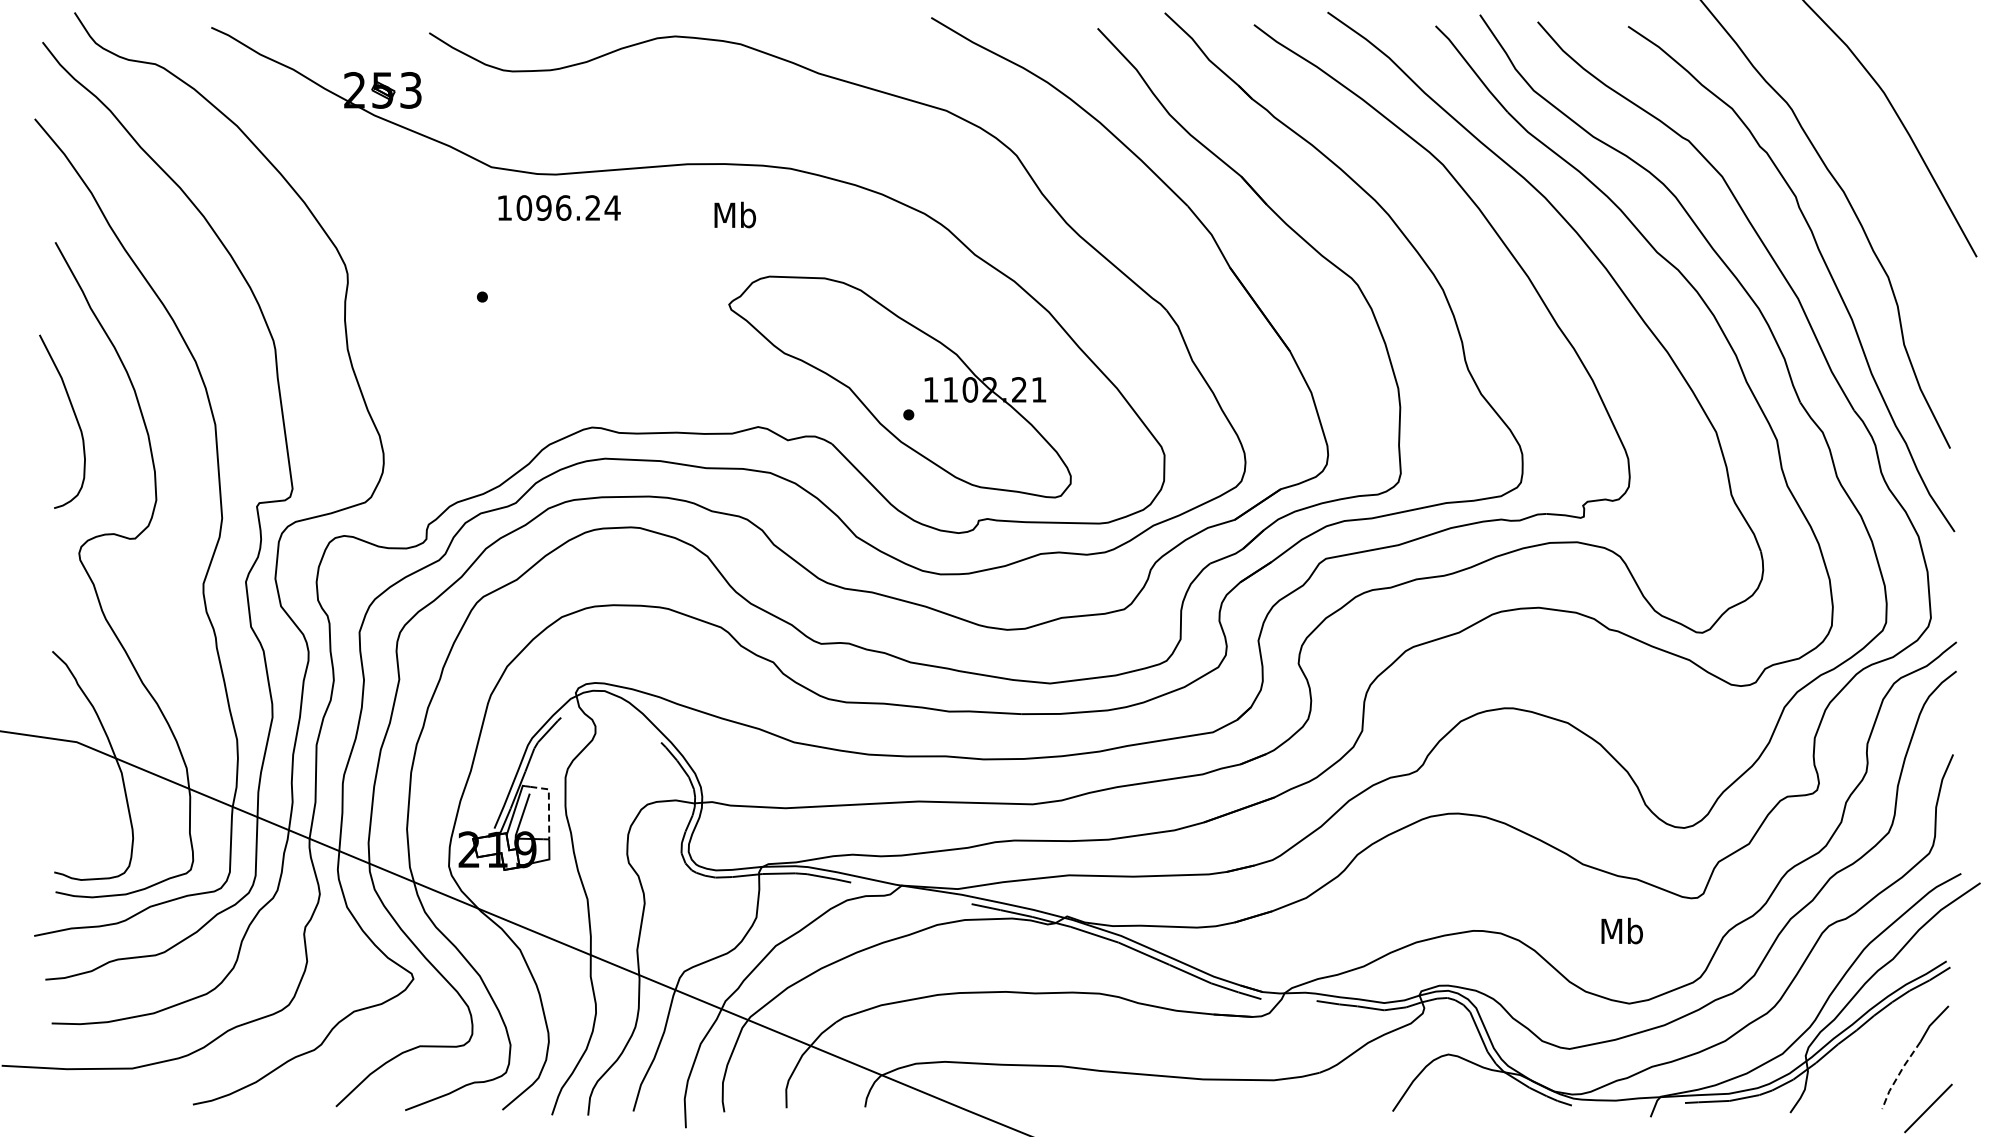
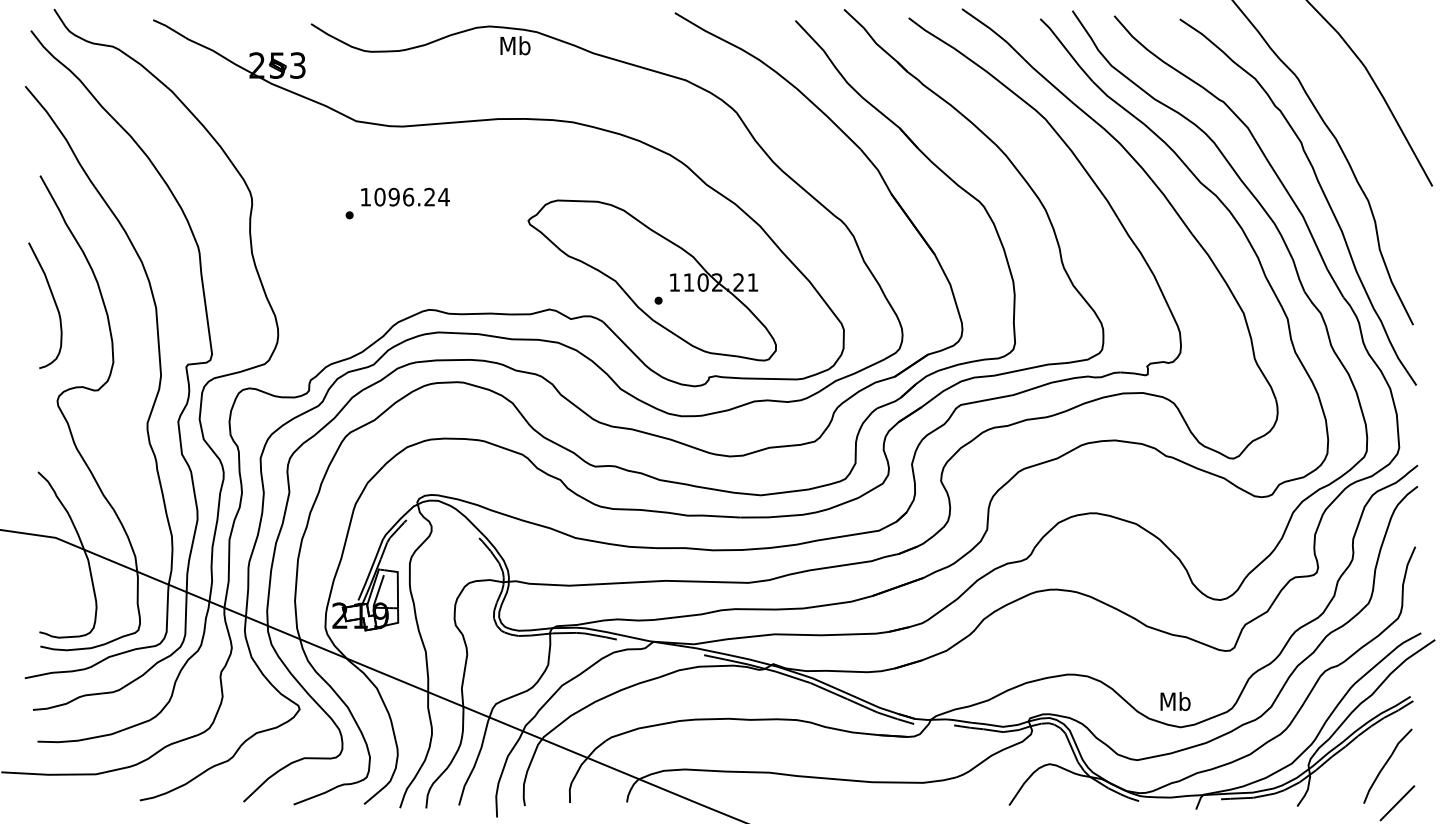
text: (559, 207) -> (405, 196), moved
text: (734, 214) -> (514, 45), moved
line: (548, 805) -> (397, 583), dashed -> solid
text: (1621, 930) -> (1175, 701), moved
line: (1899, 1074) -> (1376, 778), dashed -> solid

